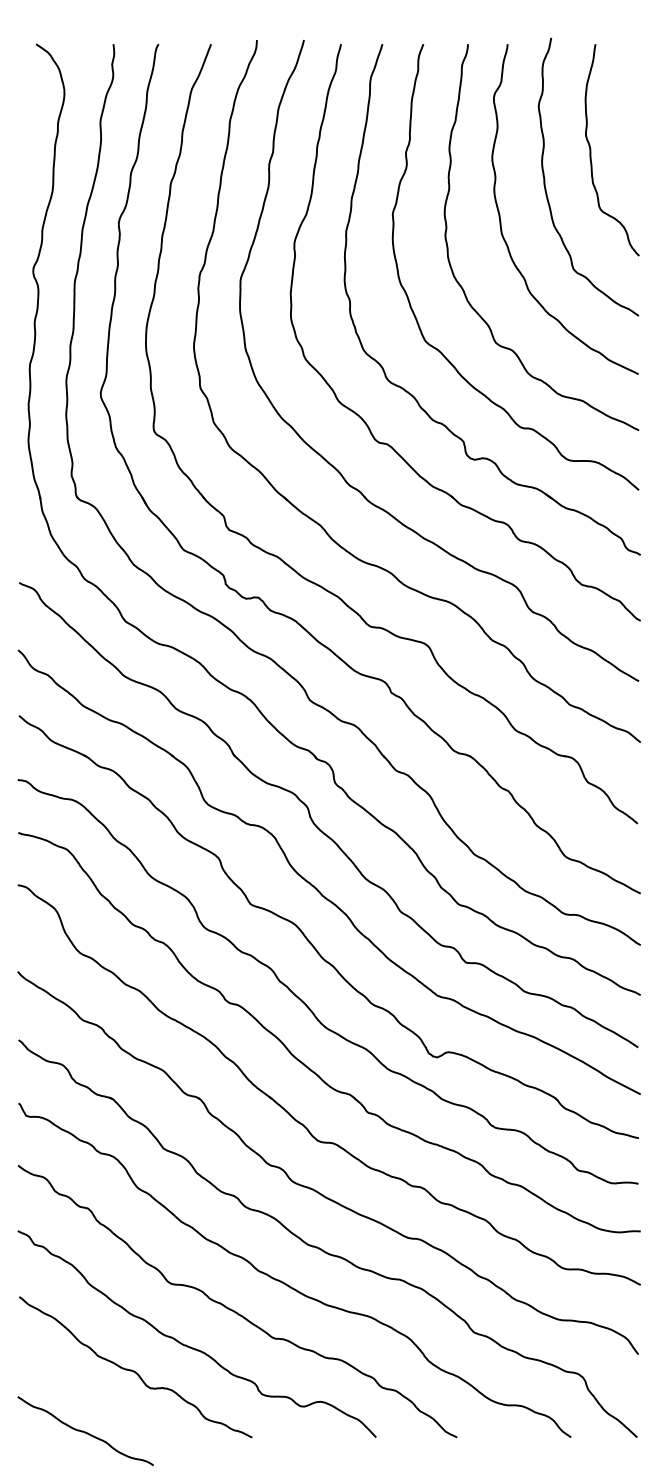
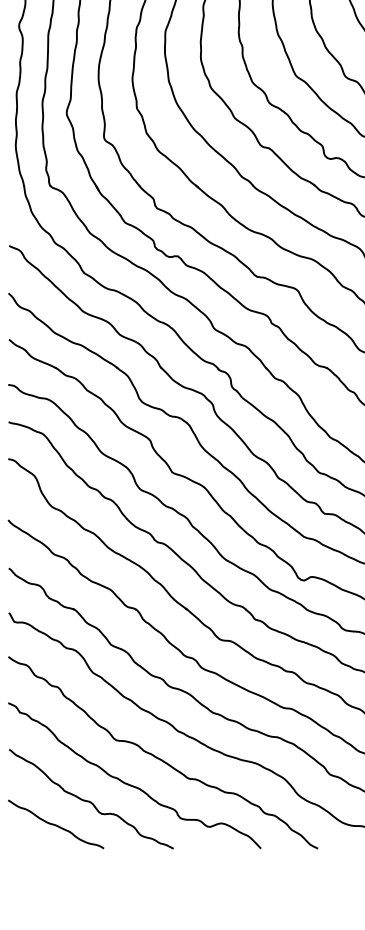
curve: (85, 1431) -> (55, 824), moved

